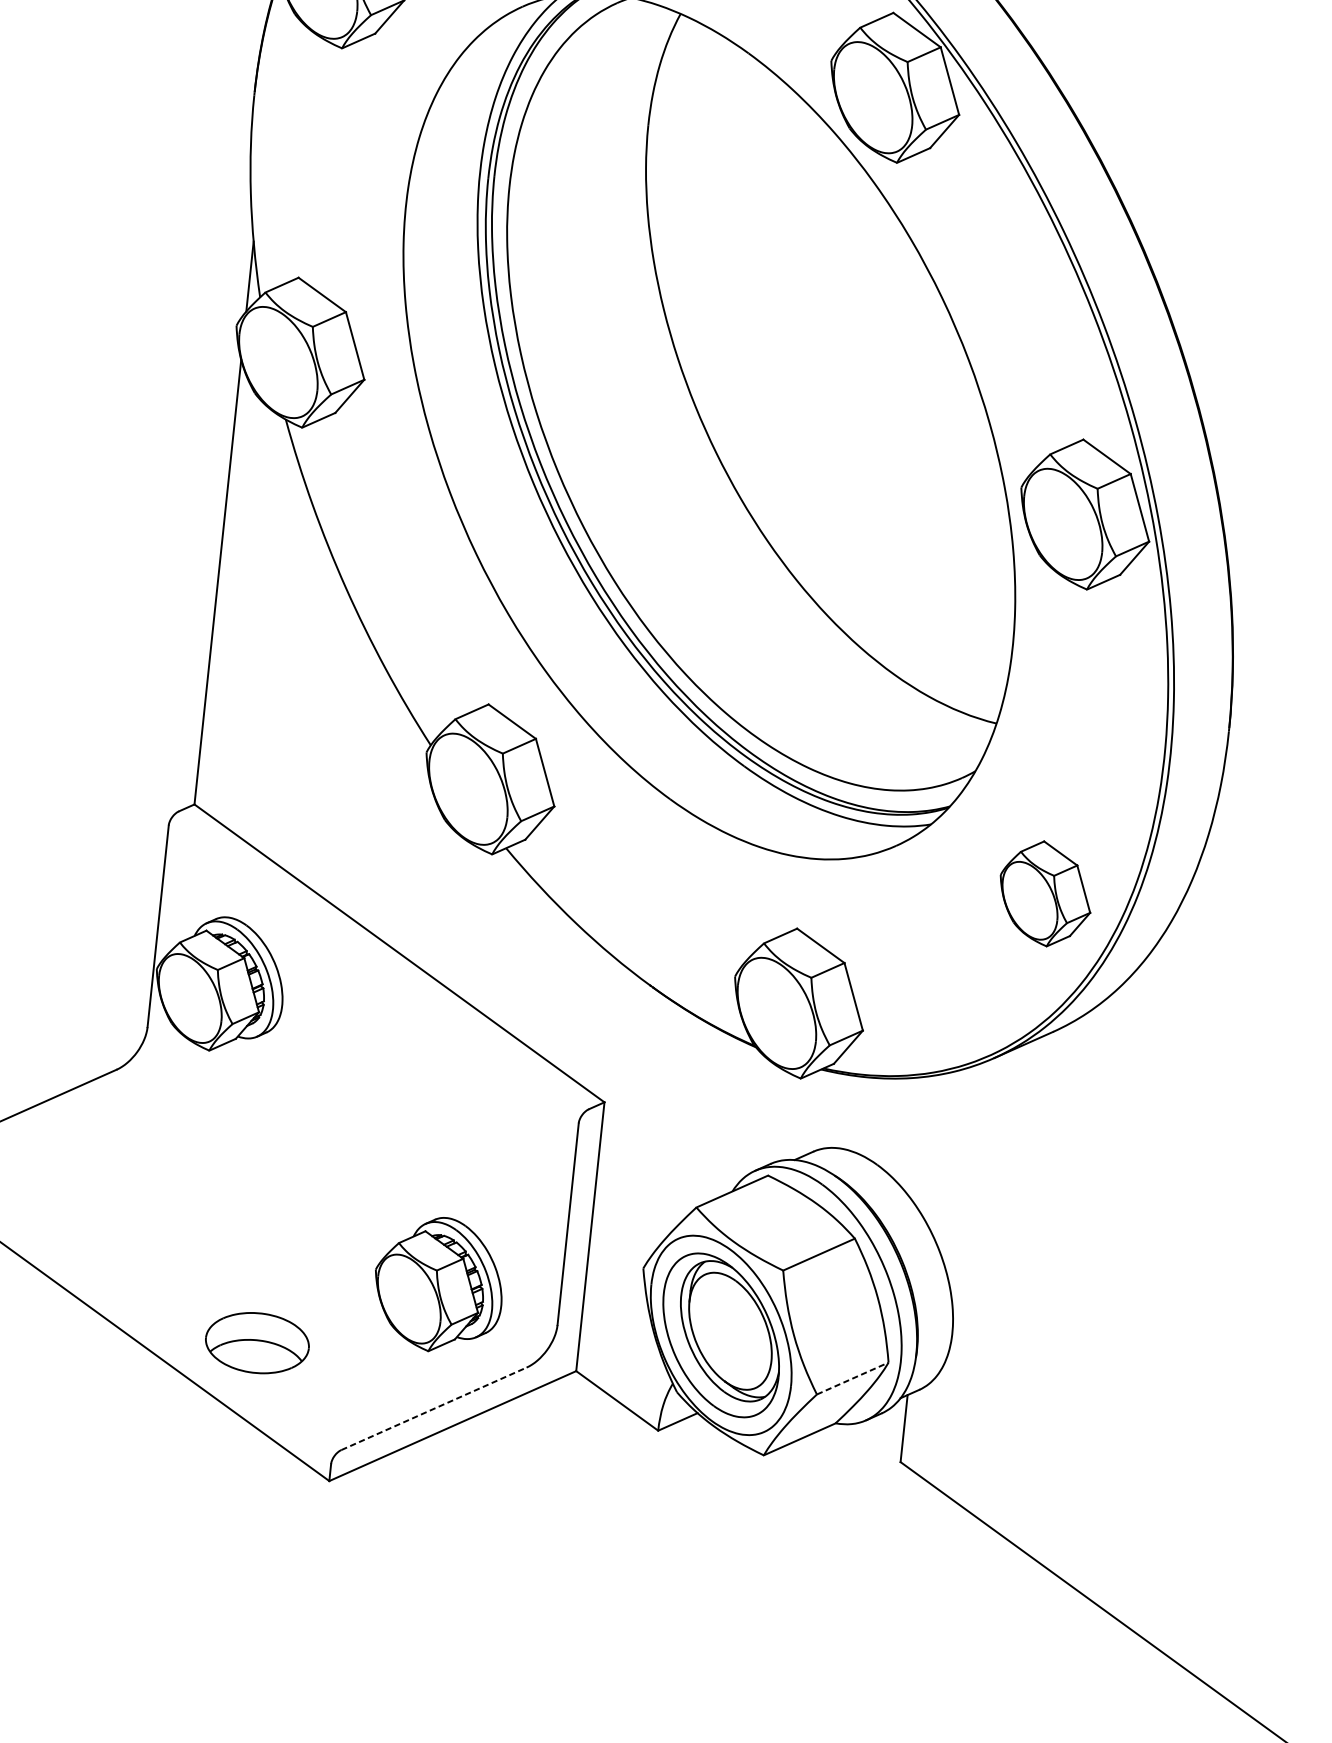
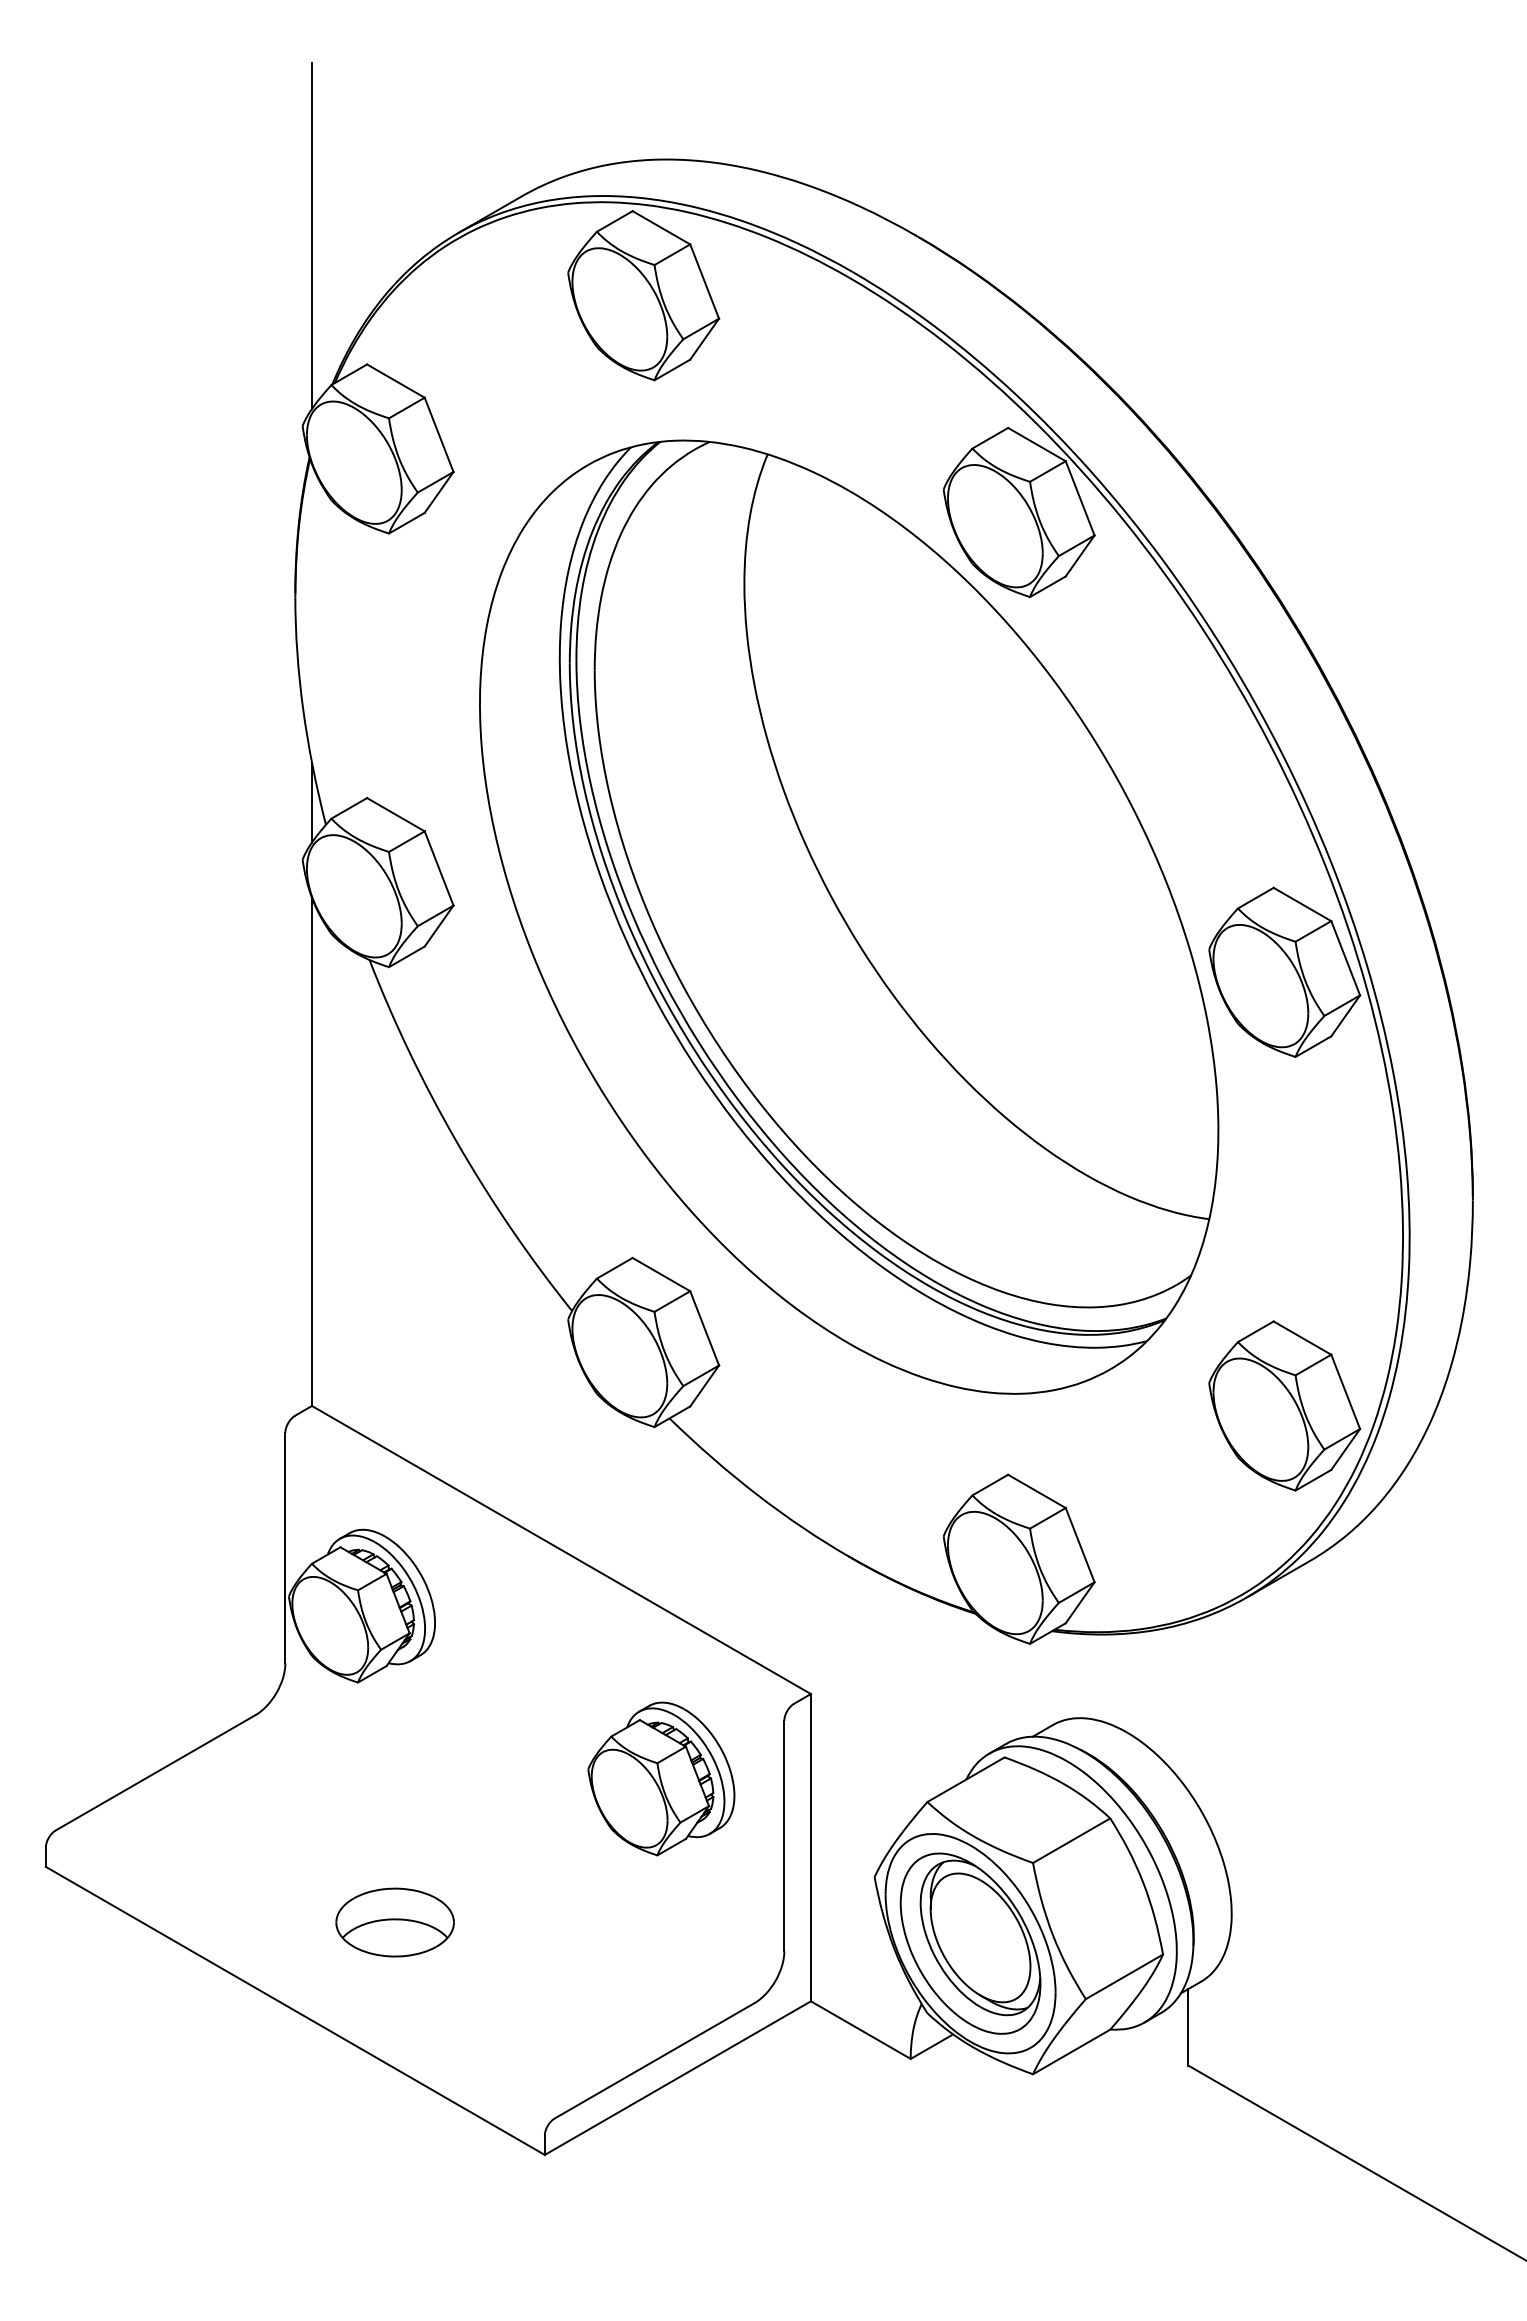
part: (1045, 893) -> (1284, 1405), size x1.43
part: (439, 1284) -> (661, 1778), moved
part: (256, 1343) -> (394, 1922), moved
line: (852, 1378) -> (1124, 1976), dashed -> solid
line: (434, 1408) -> (655, 2060), dashed -> solid

